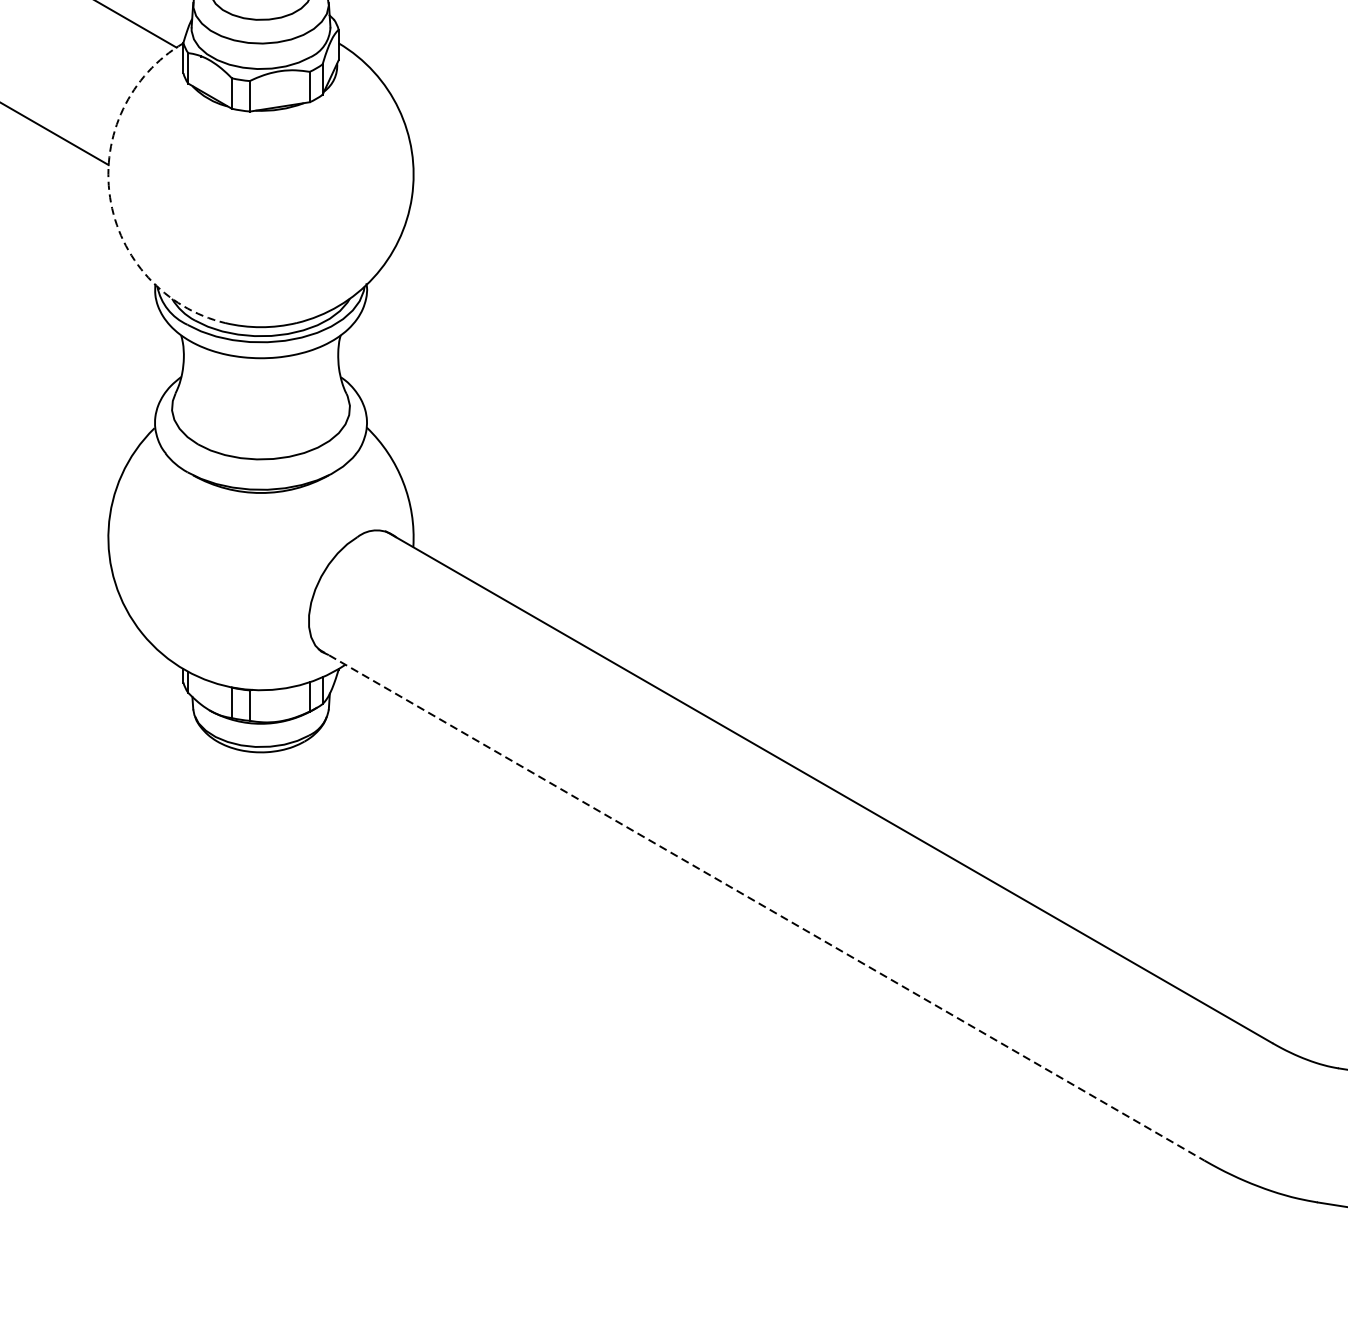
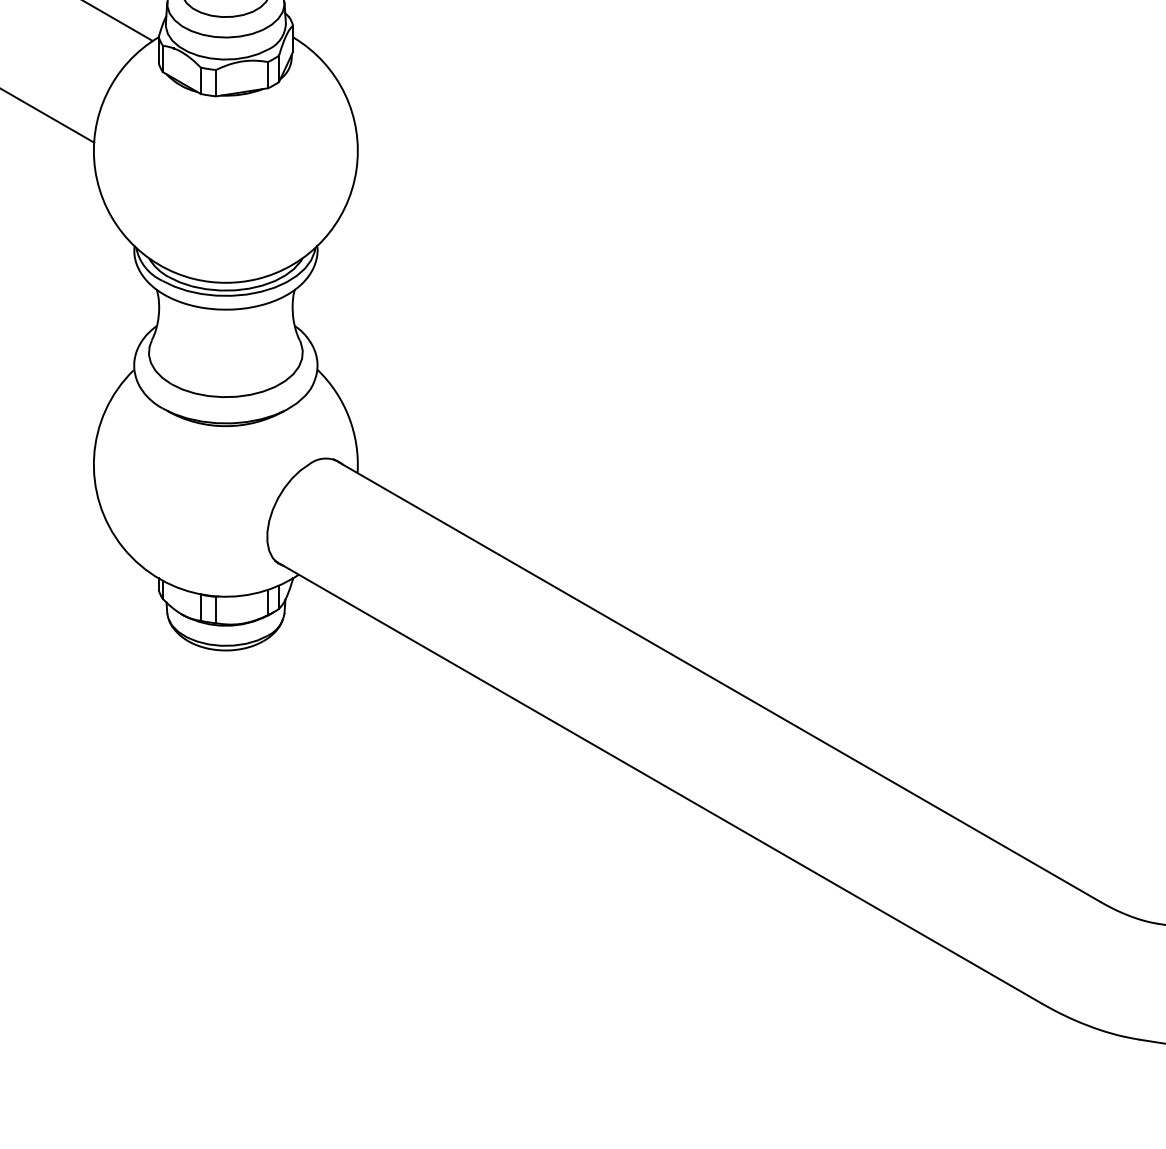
arc: (110, 197) -> (95, 170), dashed -> solid
line: (761, 905) -> (658, 782), dashed -> solid

